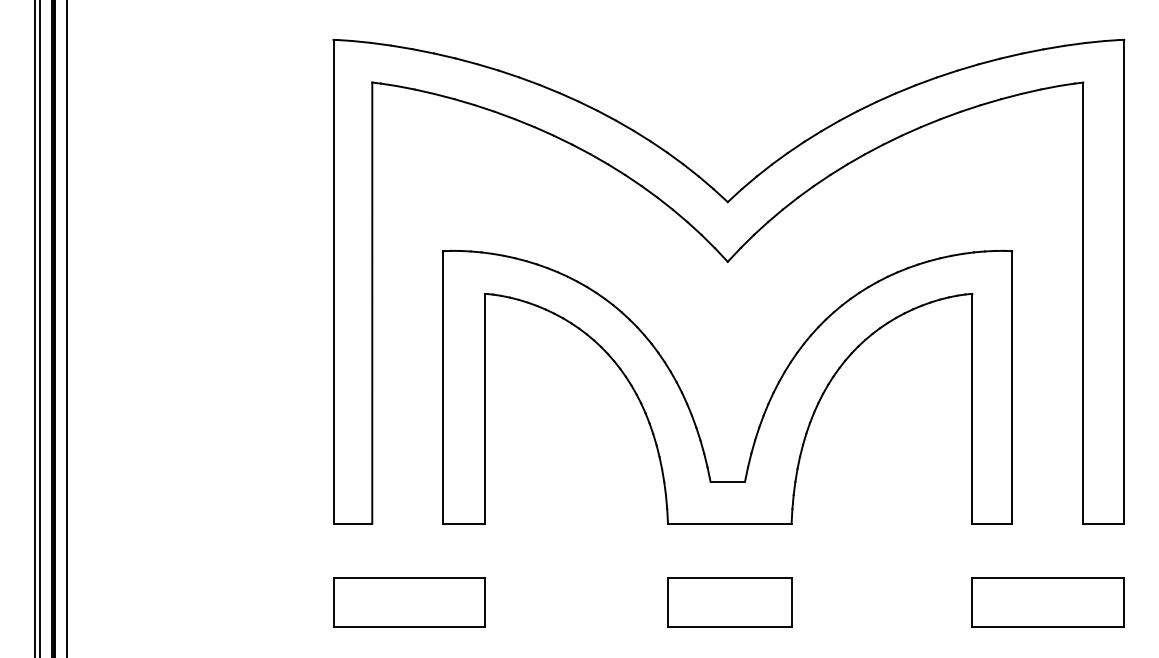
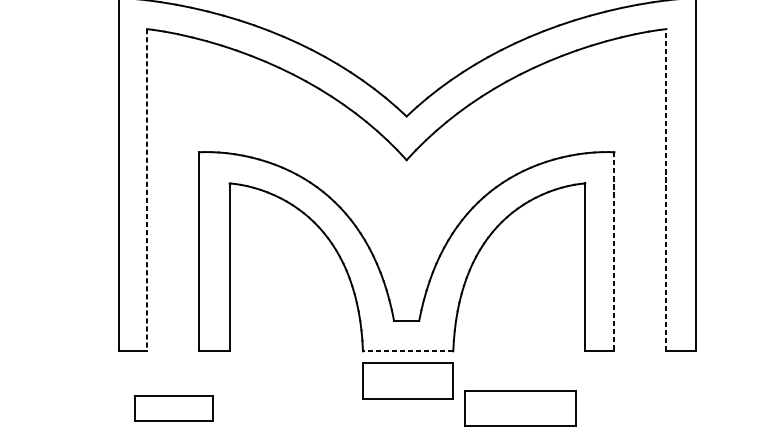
line: (372, 303) -> (147, 190), solid -> dashed
line: (1083, 303) -> (666, 190), solid -> dashed
line: (1012, 387) -> (614, 251), solid -> dashed
line: (729, 523) -> (407, 351), solid -> dashed
part: (409, 602) -> (174, 408), size x0.7
part: (729, 602) -> (407, 381), moved
part: (1047, 602) -> (519, 408), moved

